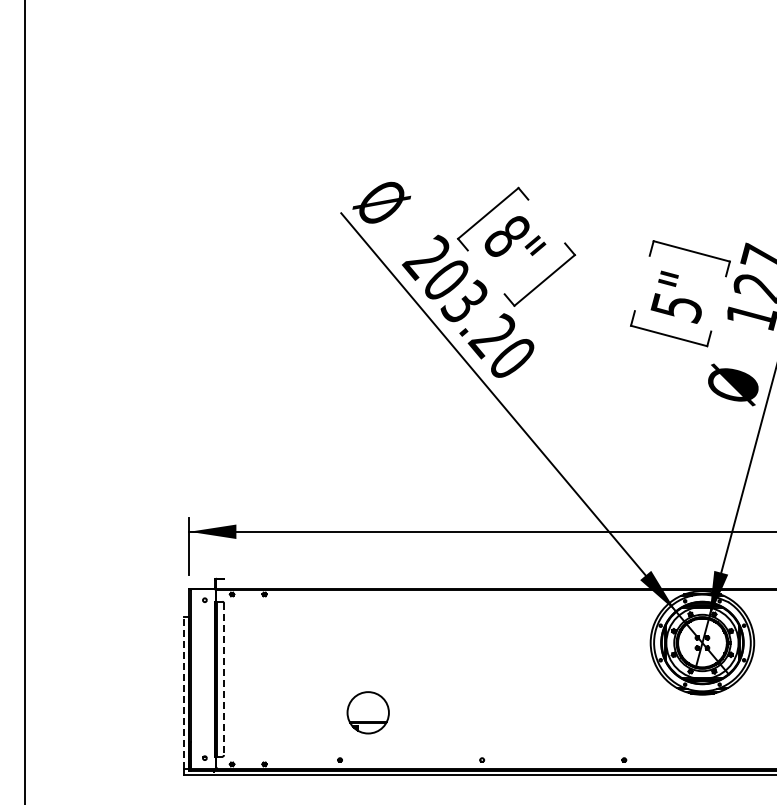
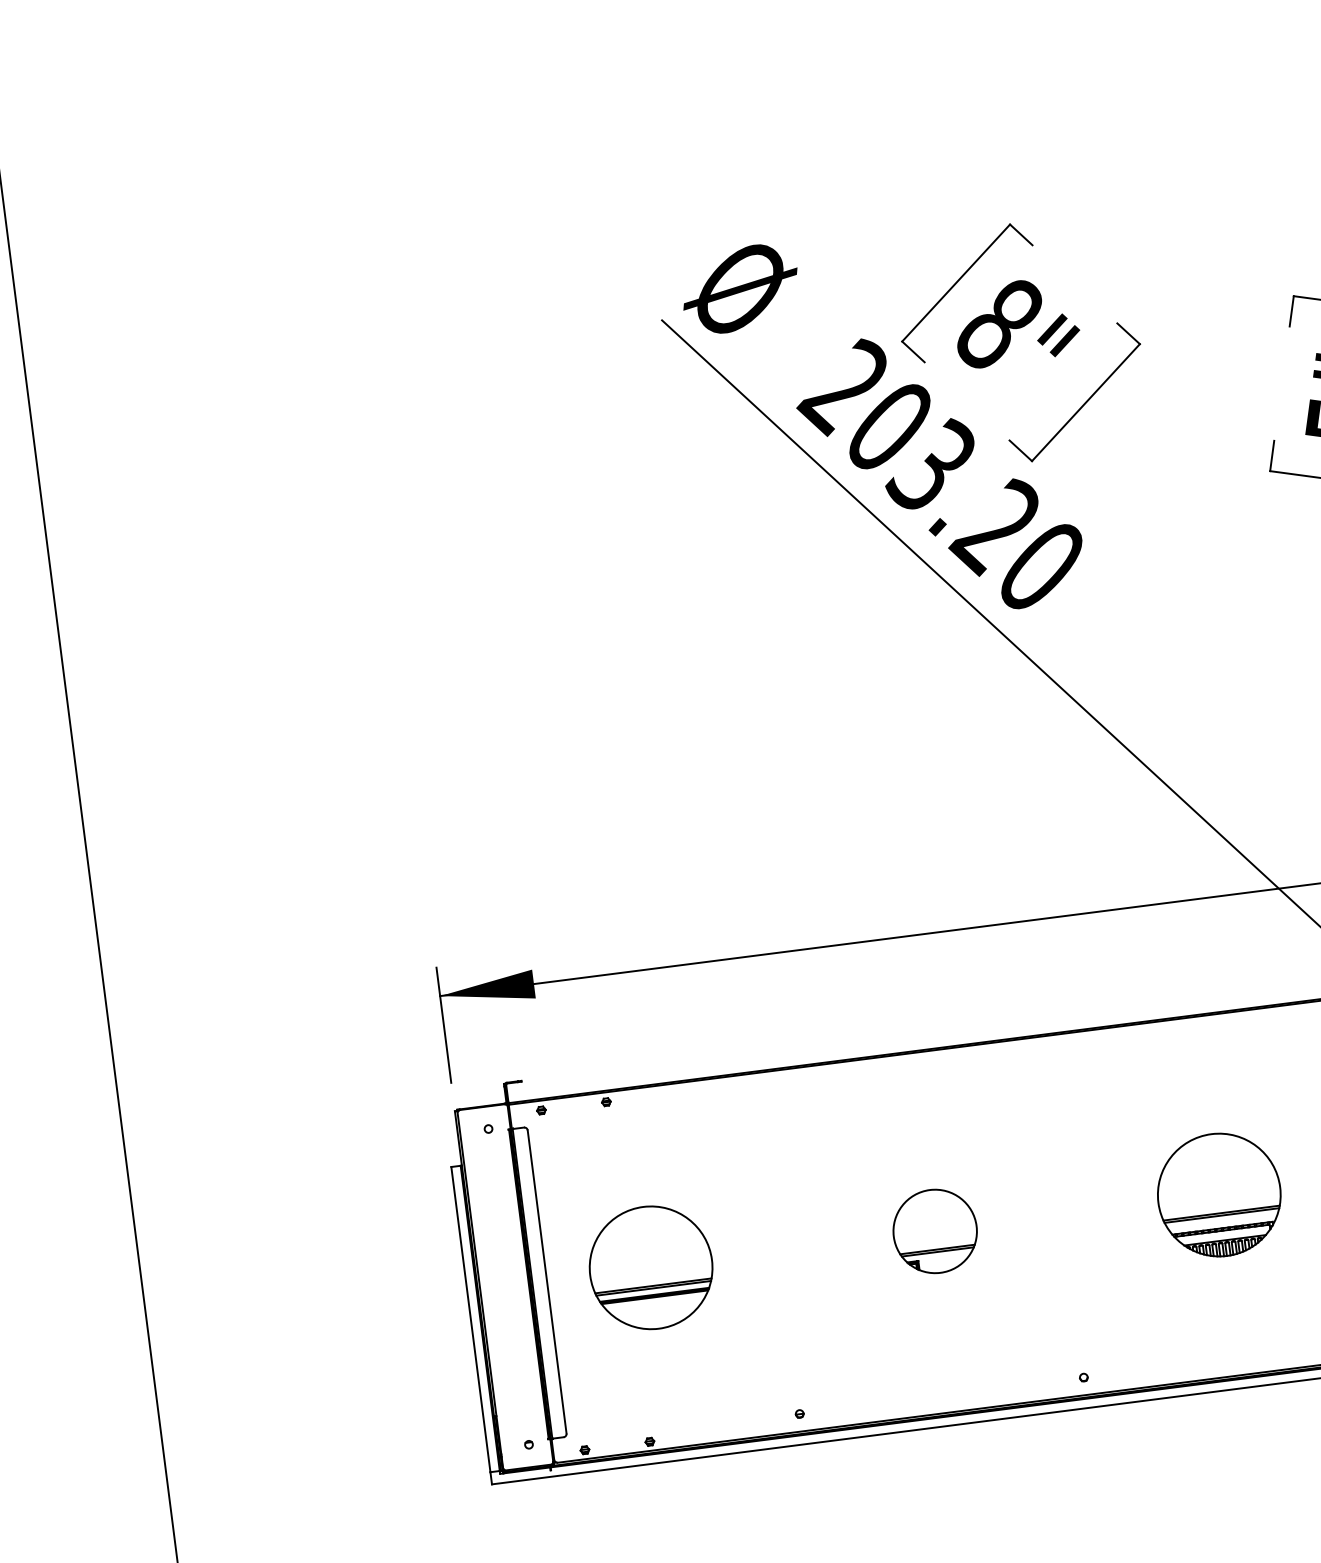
part: (275, 678) -> (649, 1267), added
part: (560, 678) -> (1219, 1194), added
line: (224, 679) -> (548, 1282), dashed -> solid
line: (184, 692) -> (471, 1318), dashed -> solid
part: (367, 712) -> (933, 1230), moved

